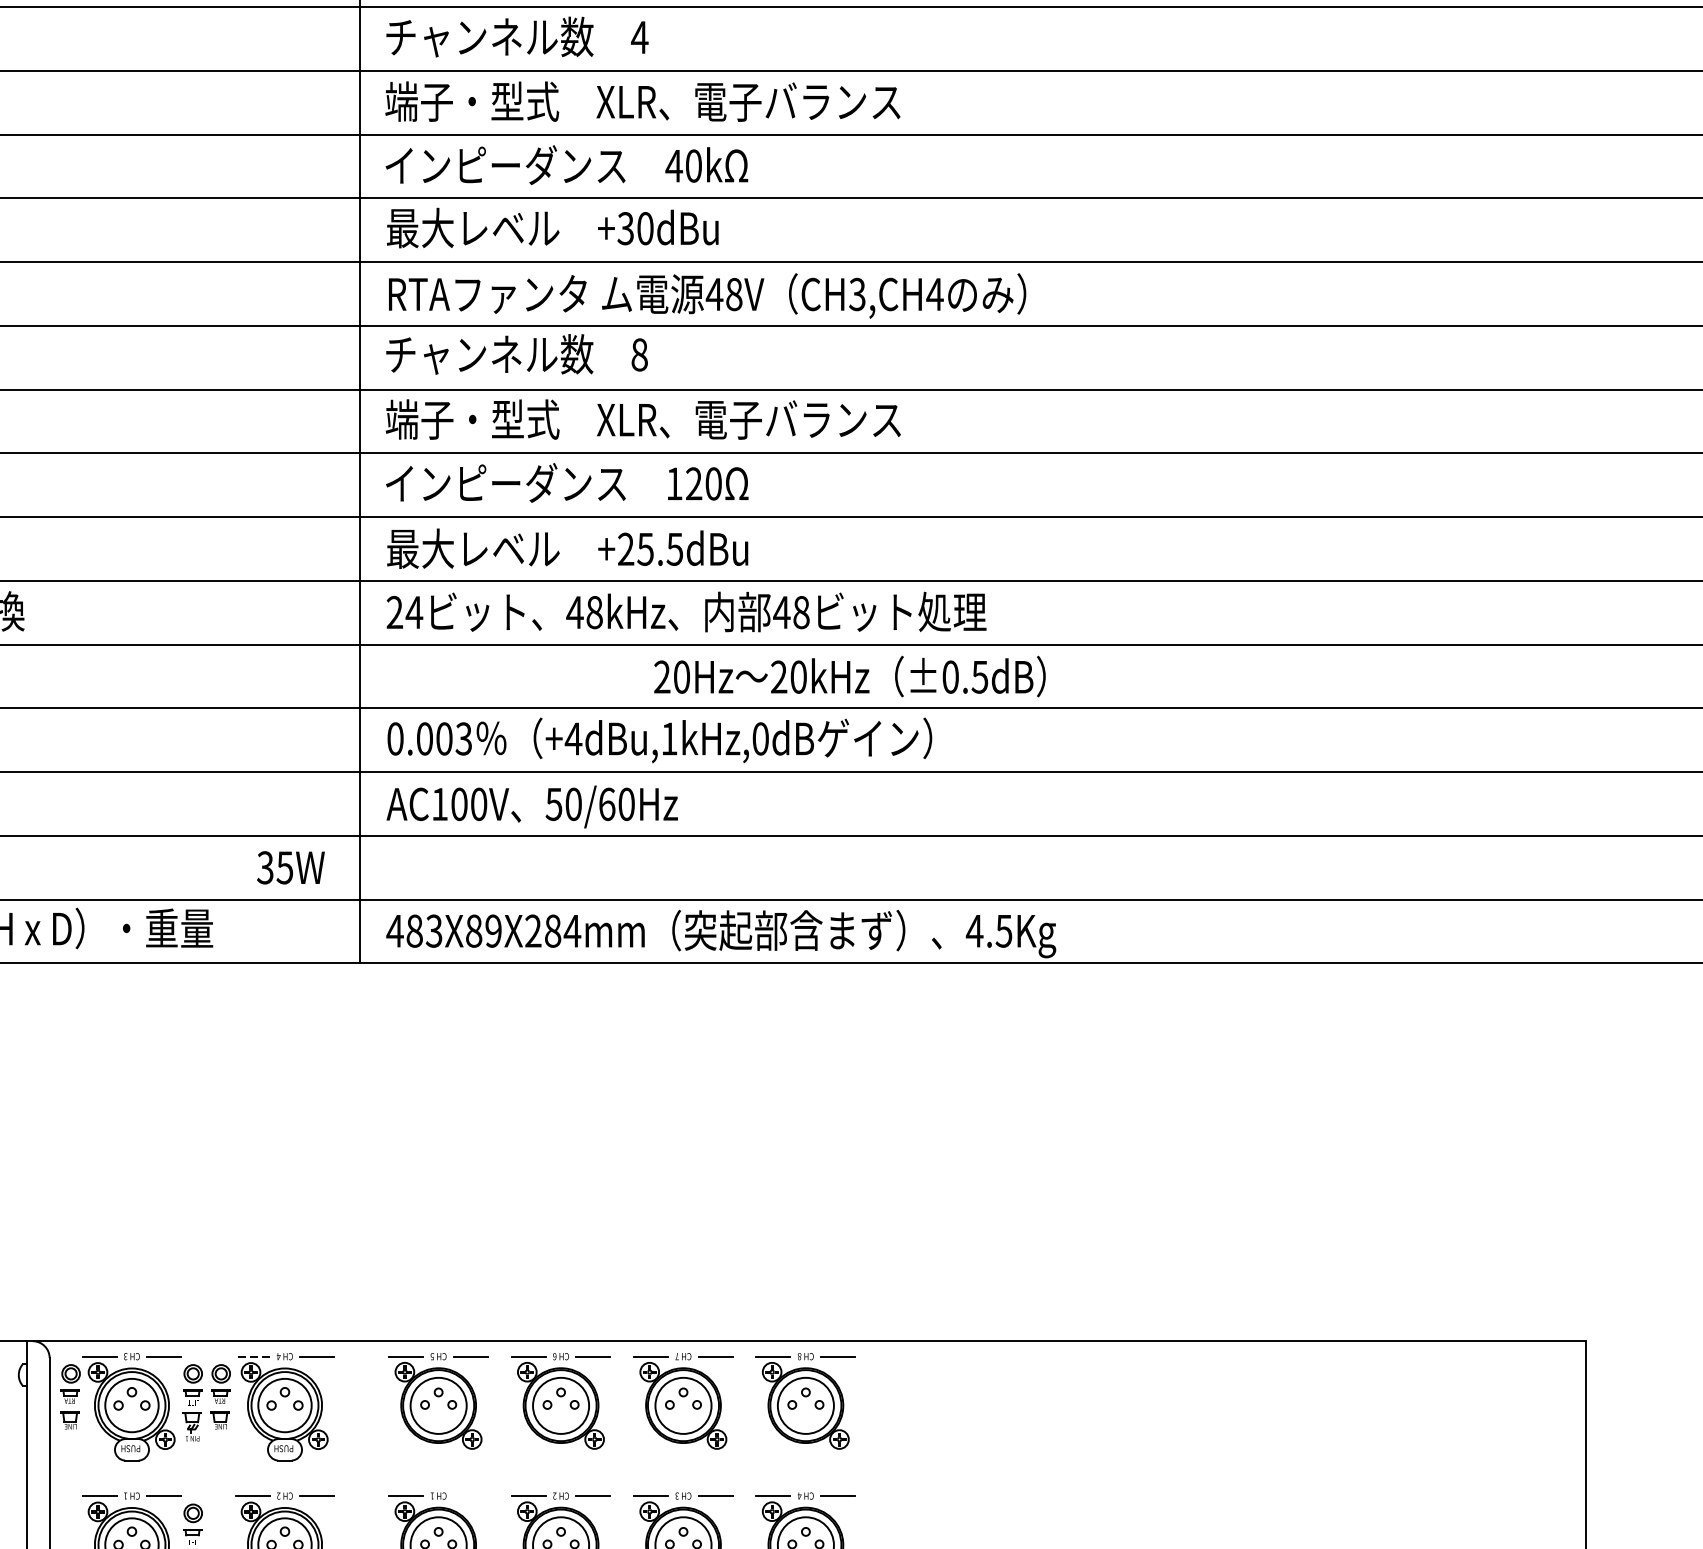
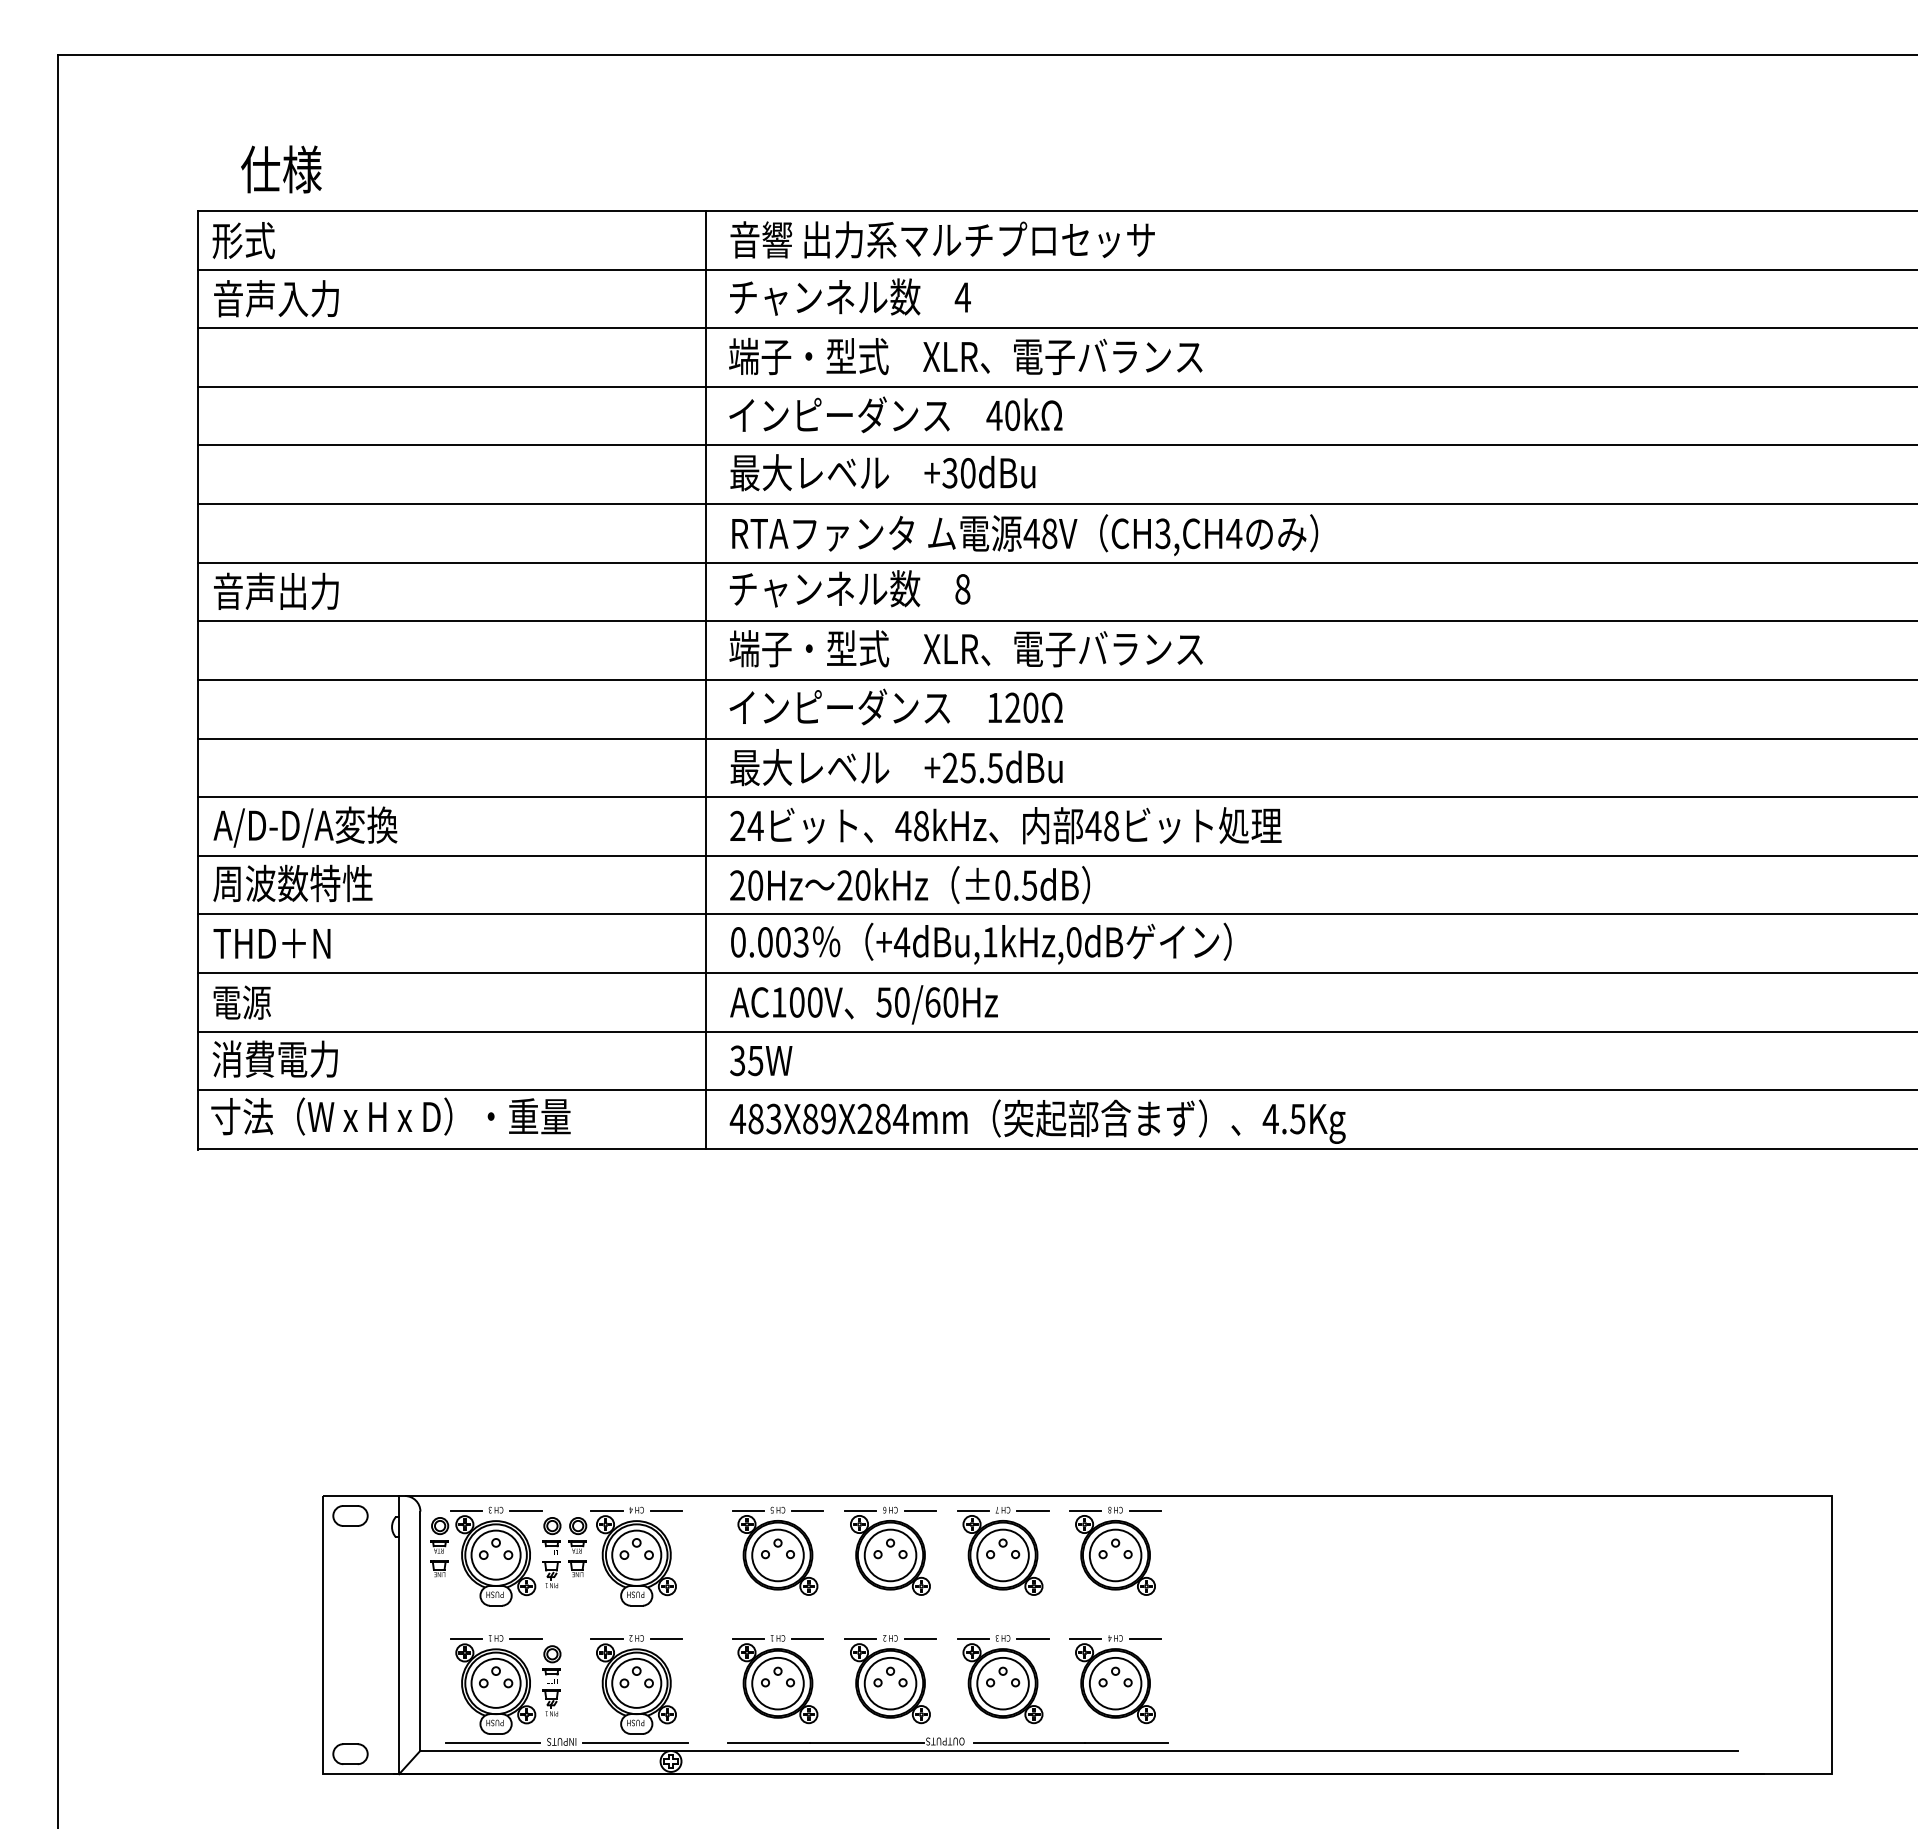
text: (850, 676) -> (910, 884), moved
text: (291, 867) -> (761, 1060), moved
line: (252, 1356) -> (606, 1510), dashed -> solid
line: (470, 1496) -> (807, 1638), added

